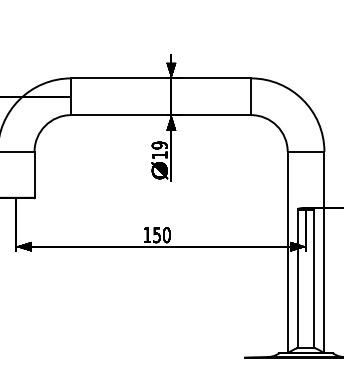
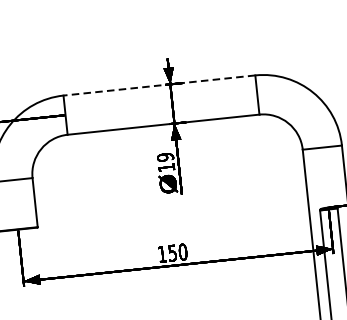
line: (161, 78) -> (159, 85), solid -> dashed

